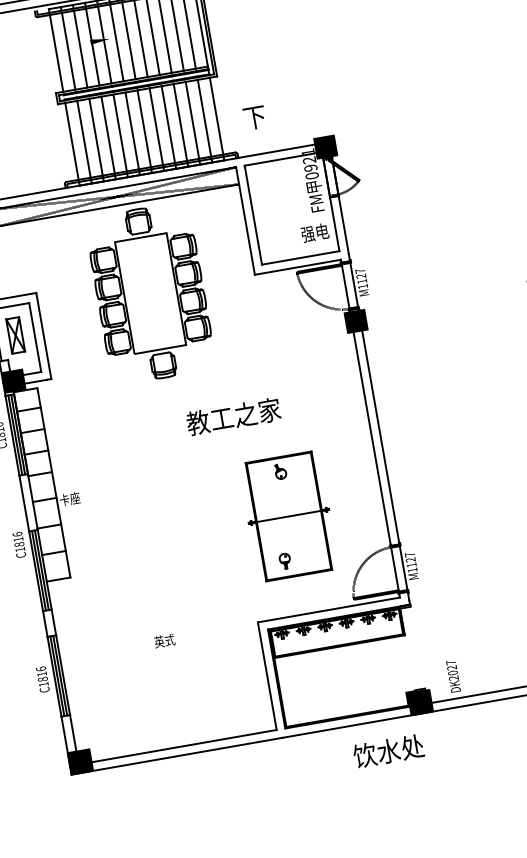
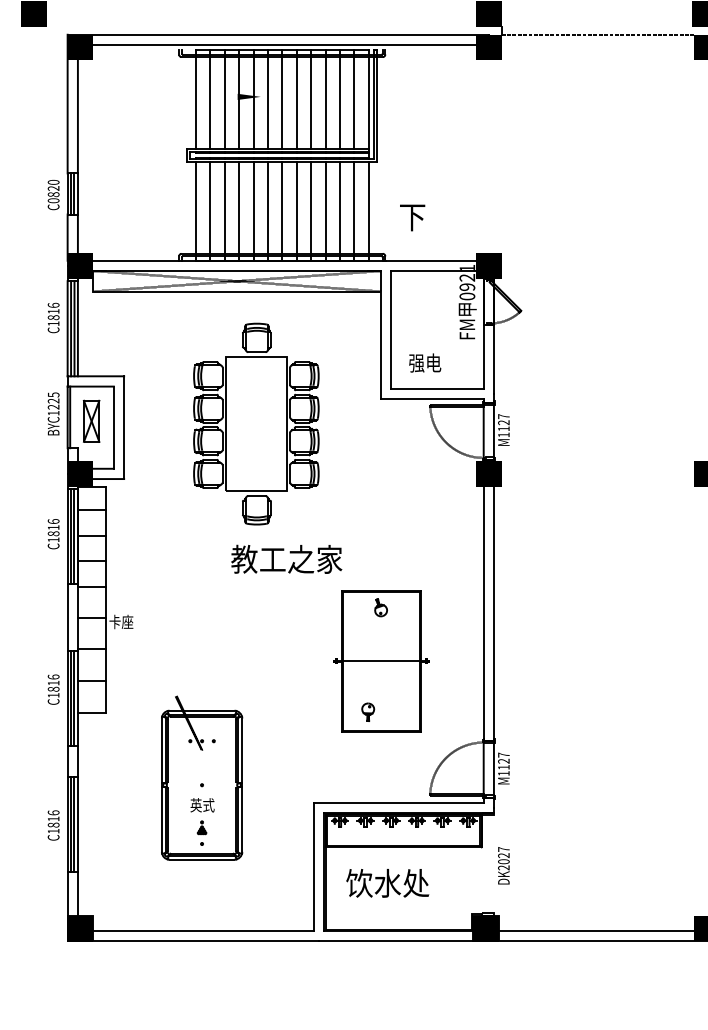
text: (315, 232) -> (425, 362), moved
part: (150, 293) -> (256, 423), moved
text: (233, 415) -> (286, 558), moved
part: (288, 516) -> (381, 661), moved
text: (19, 544) -> (53, 689), moved
part: (160, 617) -> (202, 777), added
text: (453, 676) -> (503, 865), moved
text: (388, 751) -> (387, 883), moved

